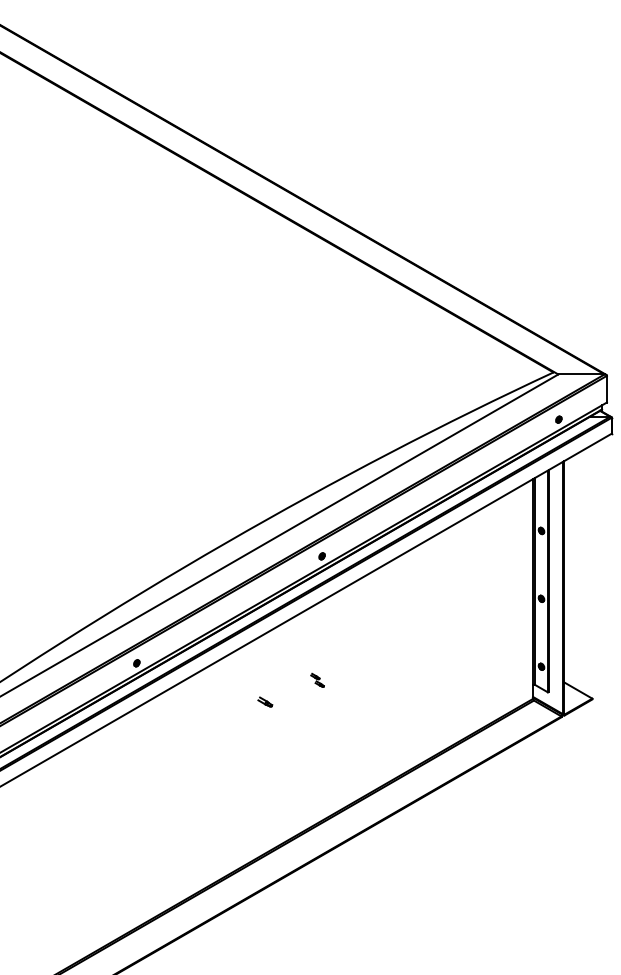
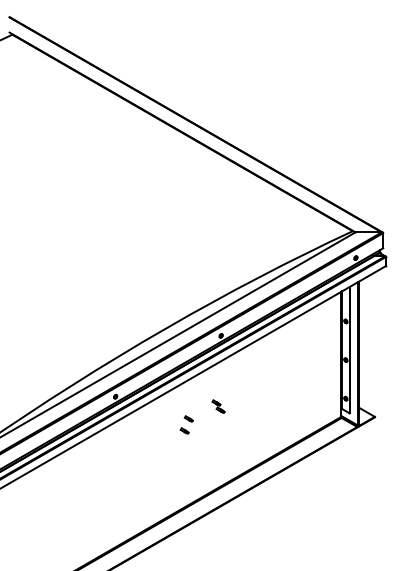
part: (317, 680) -> (218, 406), size x1.67
part: (257, 722) -> (184, 430), added

